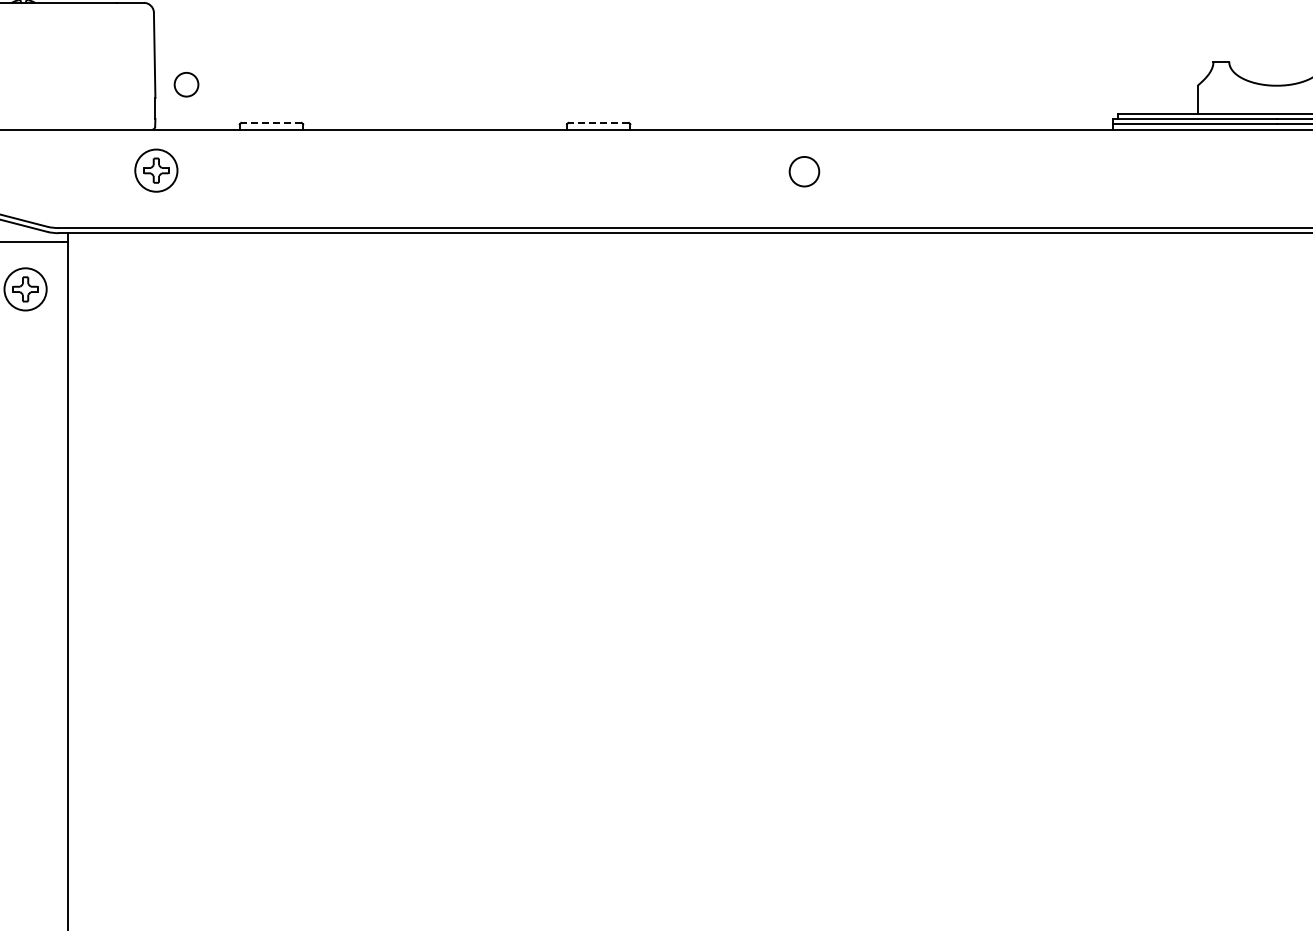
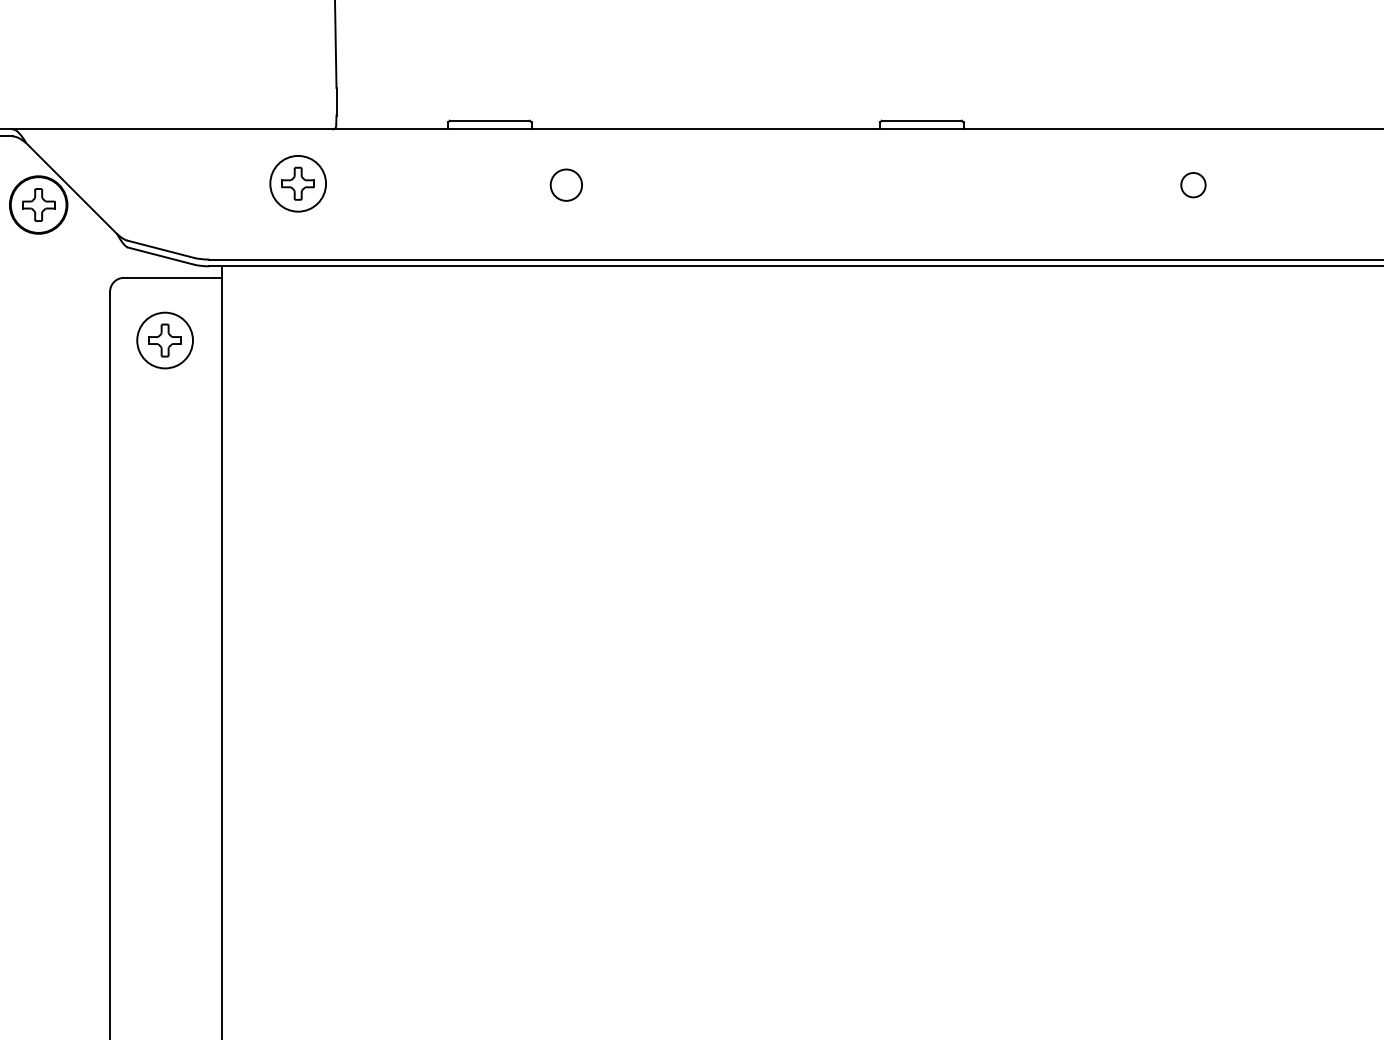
circle: (186, 84) -> (566, 184), moved
line: (271, 122) -> (489, 120), dashed -> solid
line: (598, 122) -> (921, 120), dashed -> solid
part: (156, 170) -> (298, 183), moved
circle: (804, 171) -> (1193, 184), size x0.62

